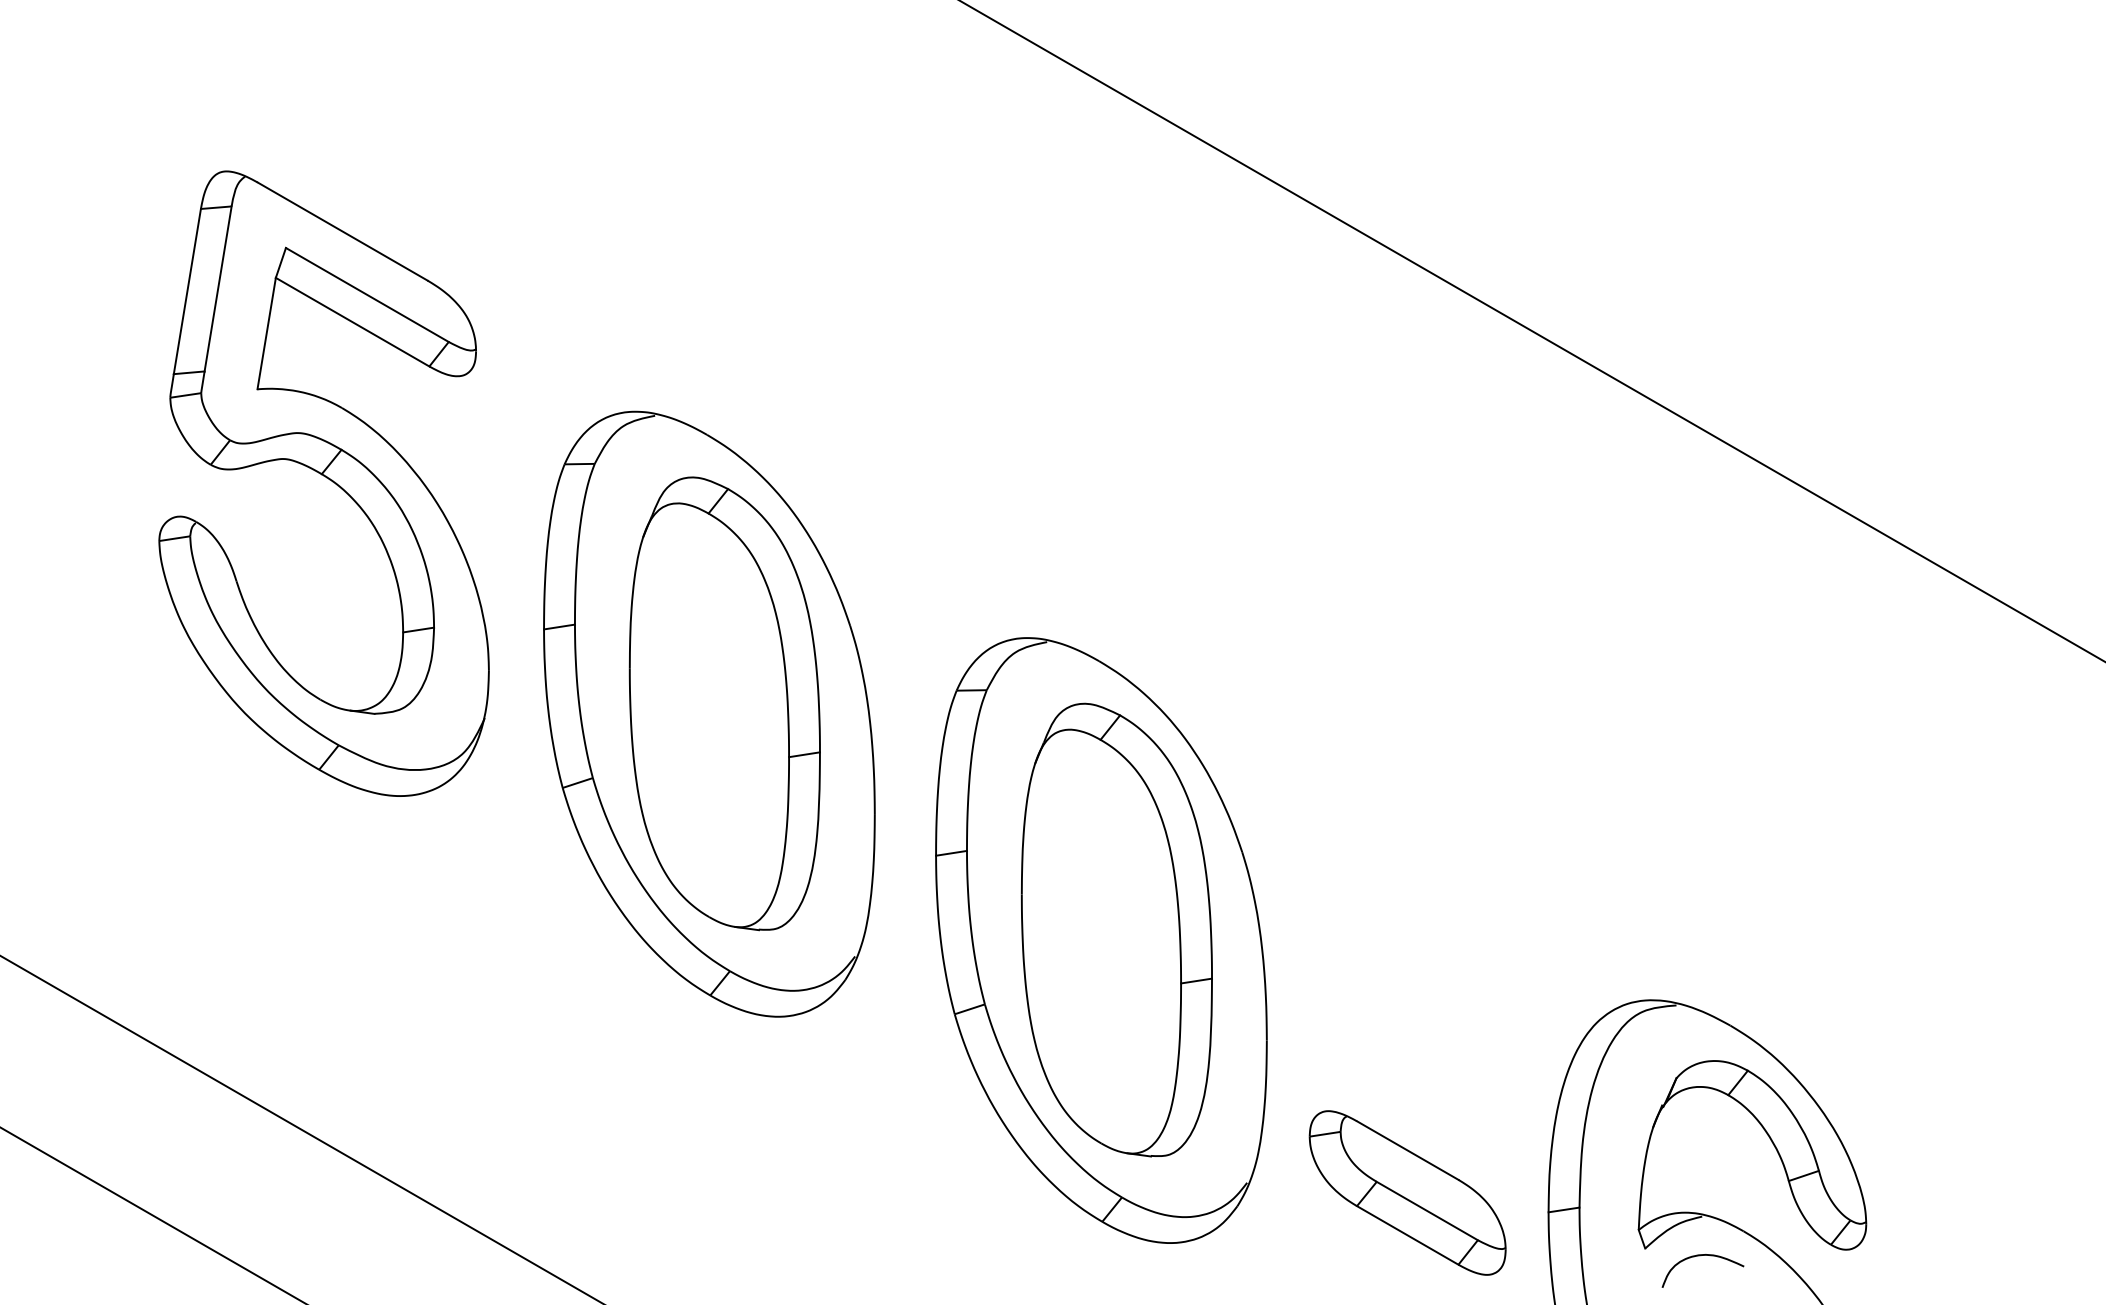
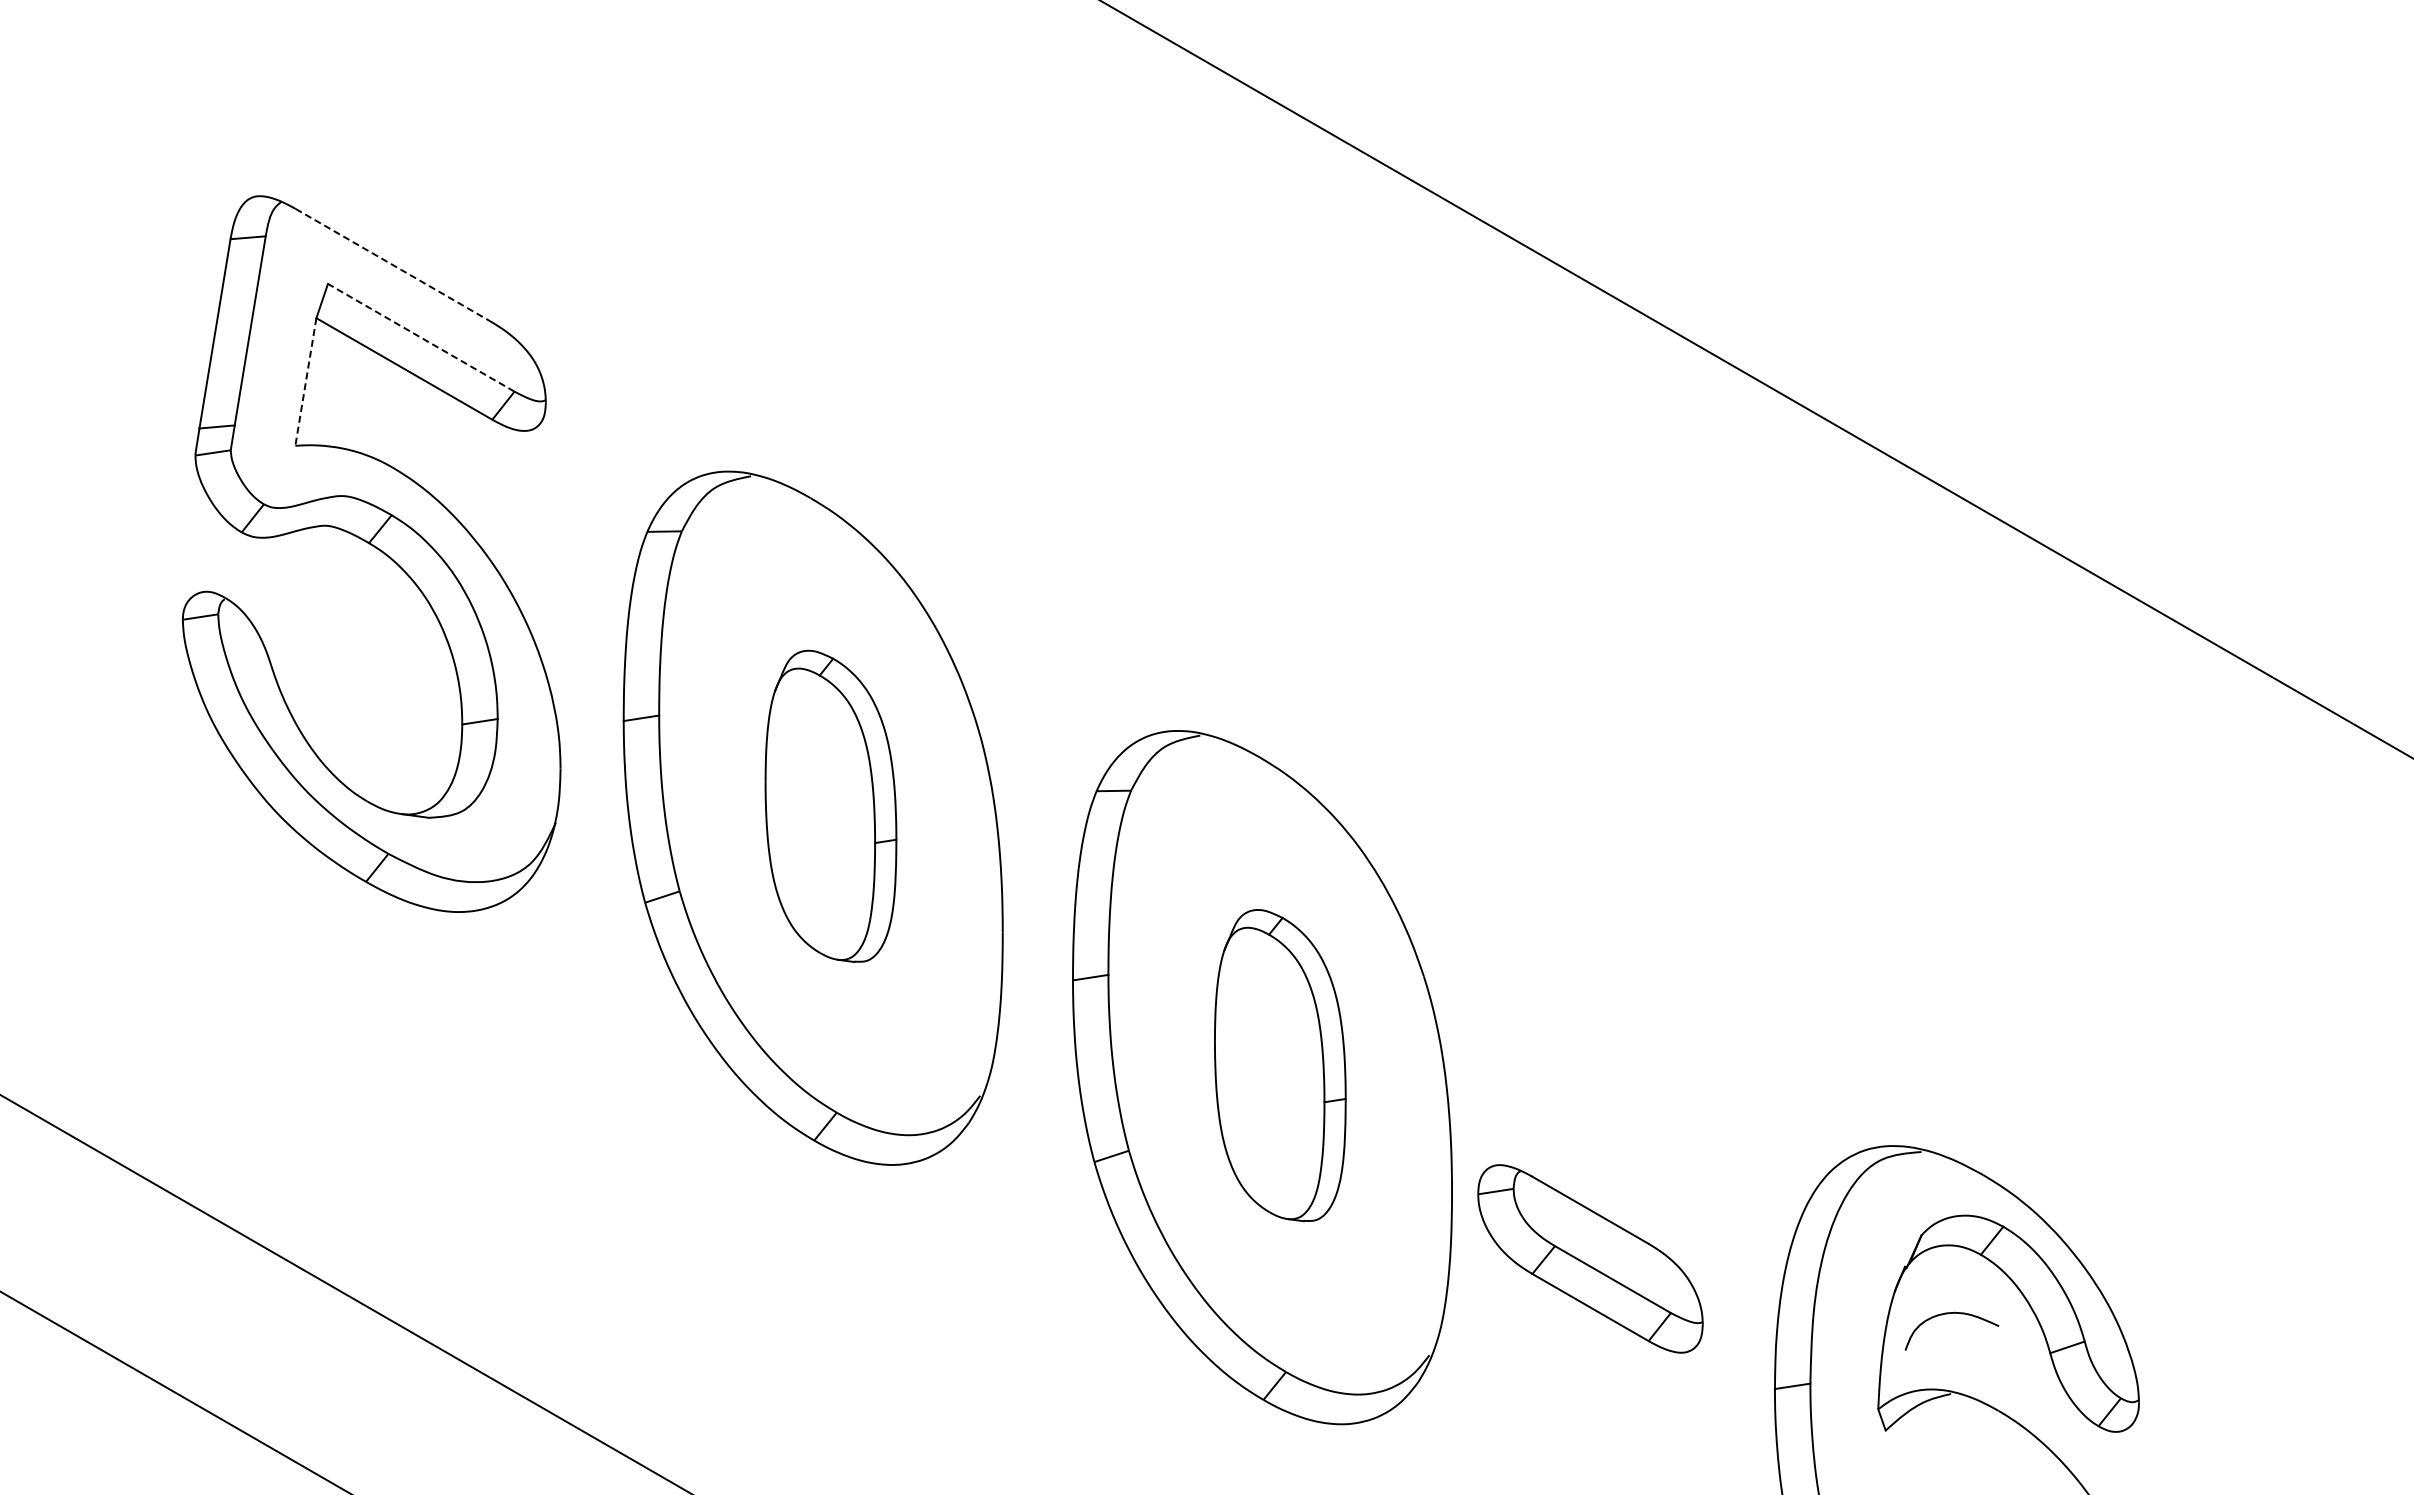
line: (343, 231) -> (393, 265), solid -> dashed
line: (367, 294) -> (421, 337), solid -> dashed
line: (266, 334) -> (305, 382), solid -> dashed
part: (724, 703) -> (830, 806), size x0.6
part: (1117, 929) -> (1280, 1065), size x0.6
part: (1407, 1192) -> (1590, 1258), moved
curve: (1700, 1256) -> (1948, 1314), moved

